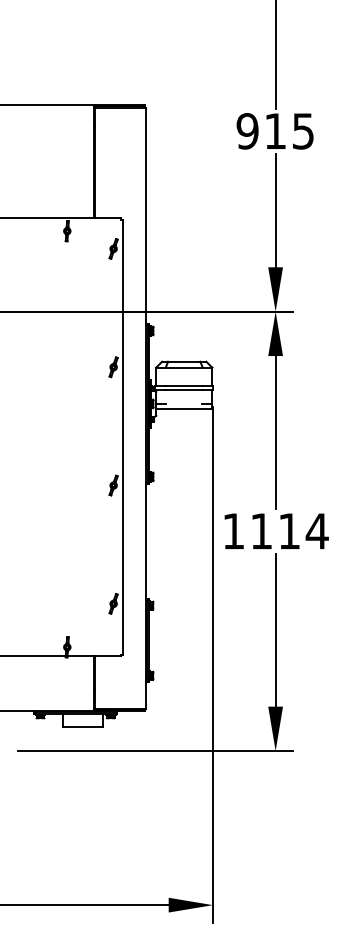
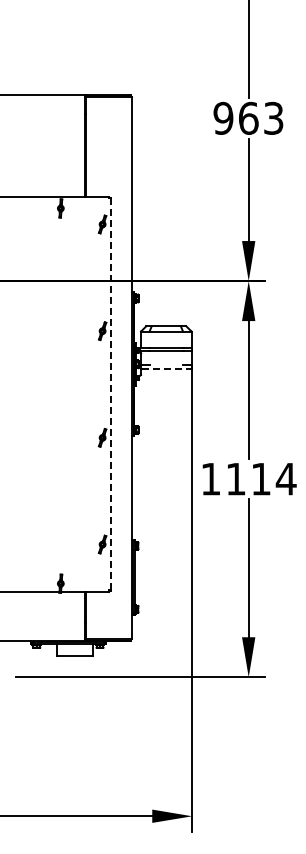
text: (289, 130) -> (261, 117), 915 -> 963
line: (184, 409) -> (166, 369), solid -> dashed
line: (122, 437) -> (110, 394), solid -> dashed

